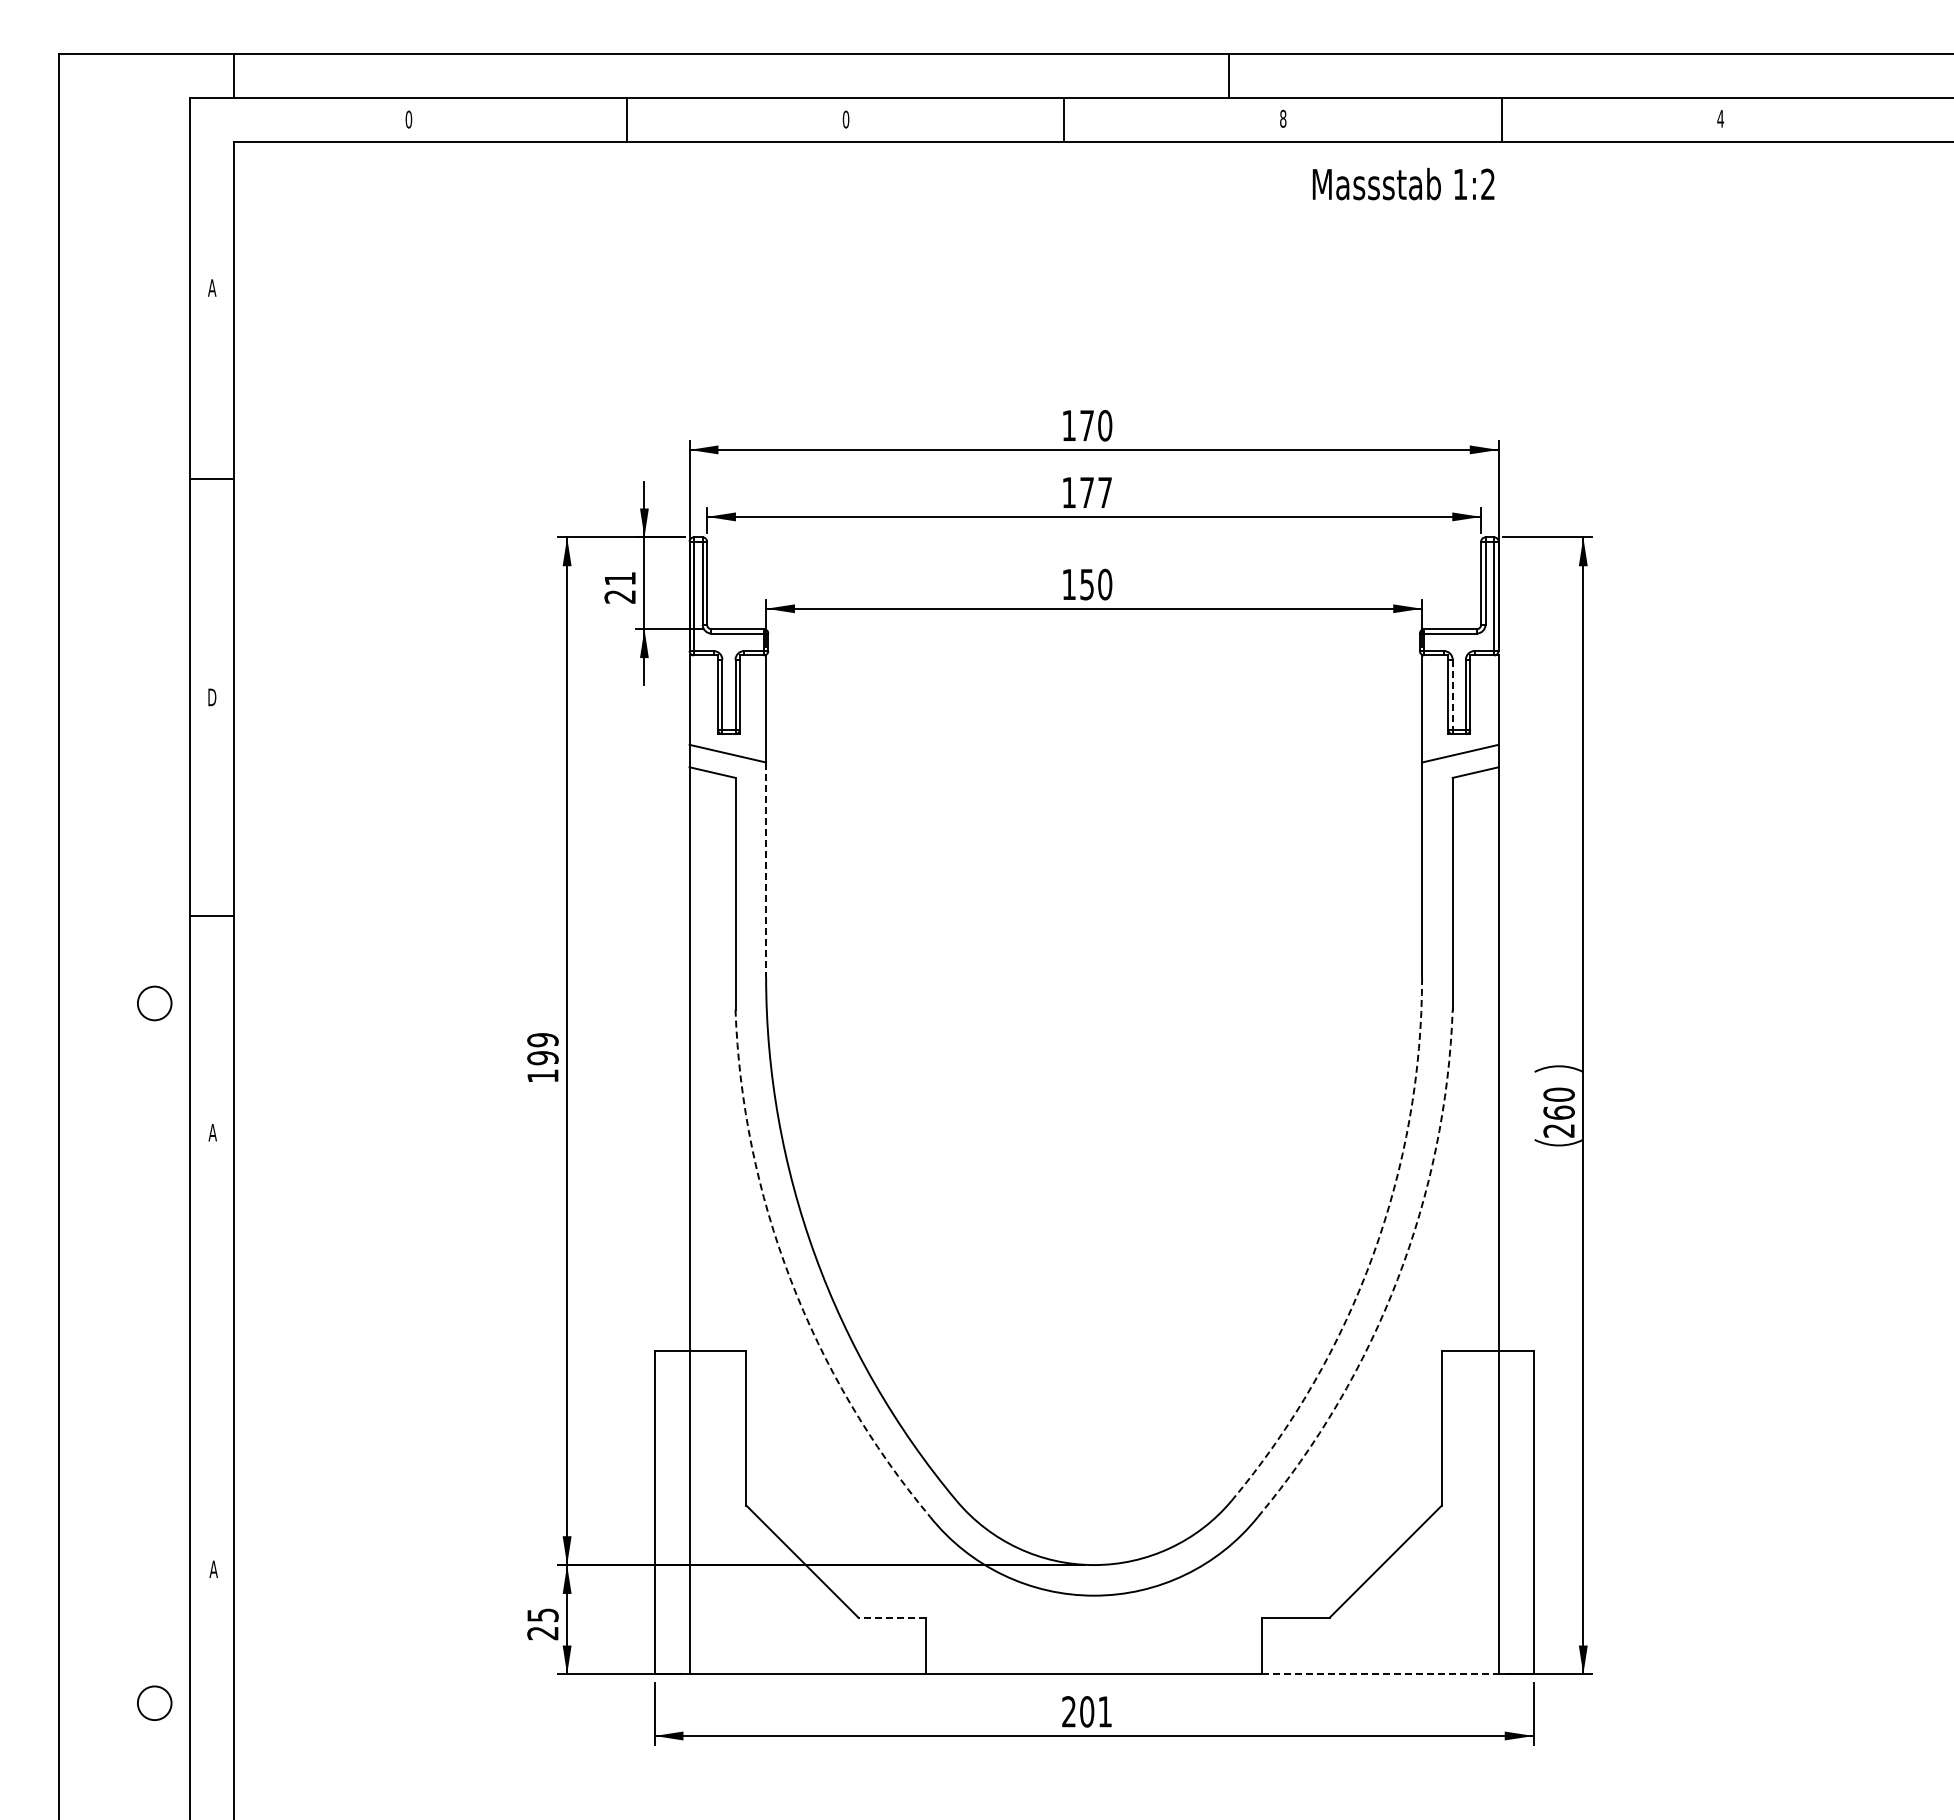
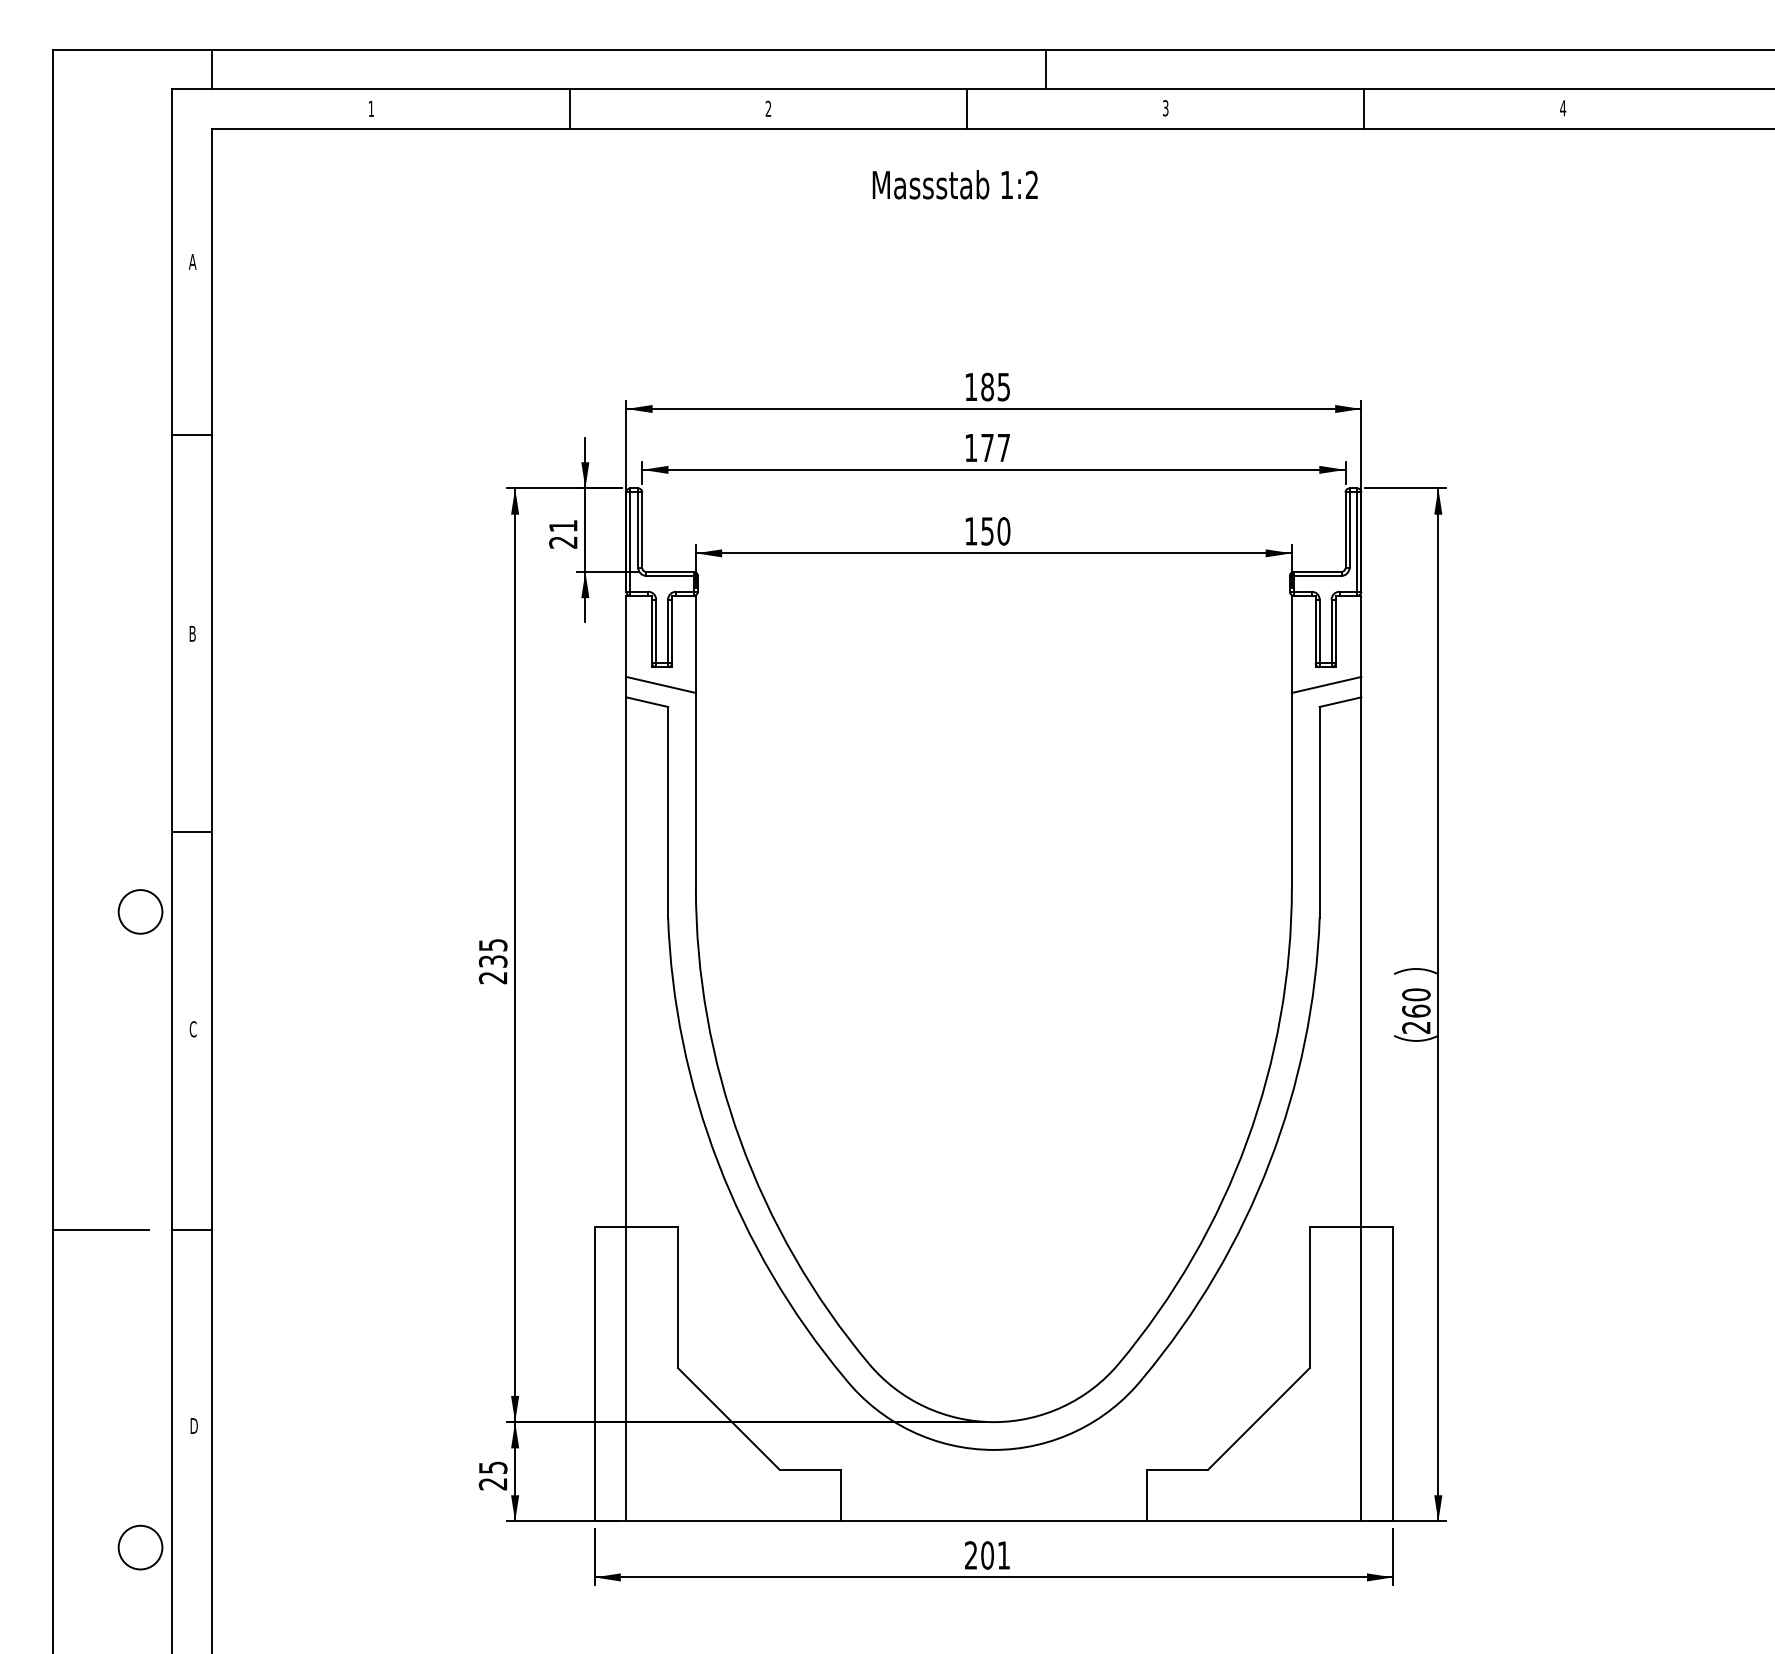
line: (1228, 76) -> (1046, 69), moved
text: (1283, 118) -> (1165, 107), 8 -> 3
text: (408, 119) -> (371, 108), 0 -> 1
text: (845, 119) -> (768, 108), 0 -> 2
text: (1403, 183) -> (955, 184), moved
text: (1096, 425) -> (996, 386), 170 -> 185
line: (1452, 694) -> (1319, 631), dashed -> solid
text: (212, 697) -> (192, 633), D -> B
line: (766, 870) -> (696, 791), dashed -> solid
circle: (154, 1003) -> (140, 911), size x1.43
text: (542, 1057) -> (492, 961), 199 -> 235
text: (212, 1132) -> (192, 1029), A -> C
arc: (1372, 1255) -> (1246, 1140), dashed -> solid
arc: (790, 1279) -> (718, 1162), dashed -> solid
arc: (1397, 1279) -> (1269, 1162), dashed -> solid
line: (110, 1353) -> (100, 1229), added
line: (211, 1353) -> (192, 1229), added
text: (213, 1569) -> (193, 1426), A -> D
line: (892, 1617) -> (810, 1469), dashed -> solid
line: (1381, 1674) -> (1254, 1521), dashed -> solid
circle: (154, 1703) -> (140, 1547), size x1.43

